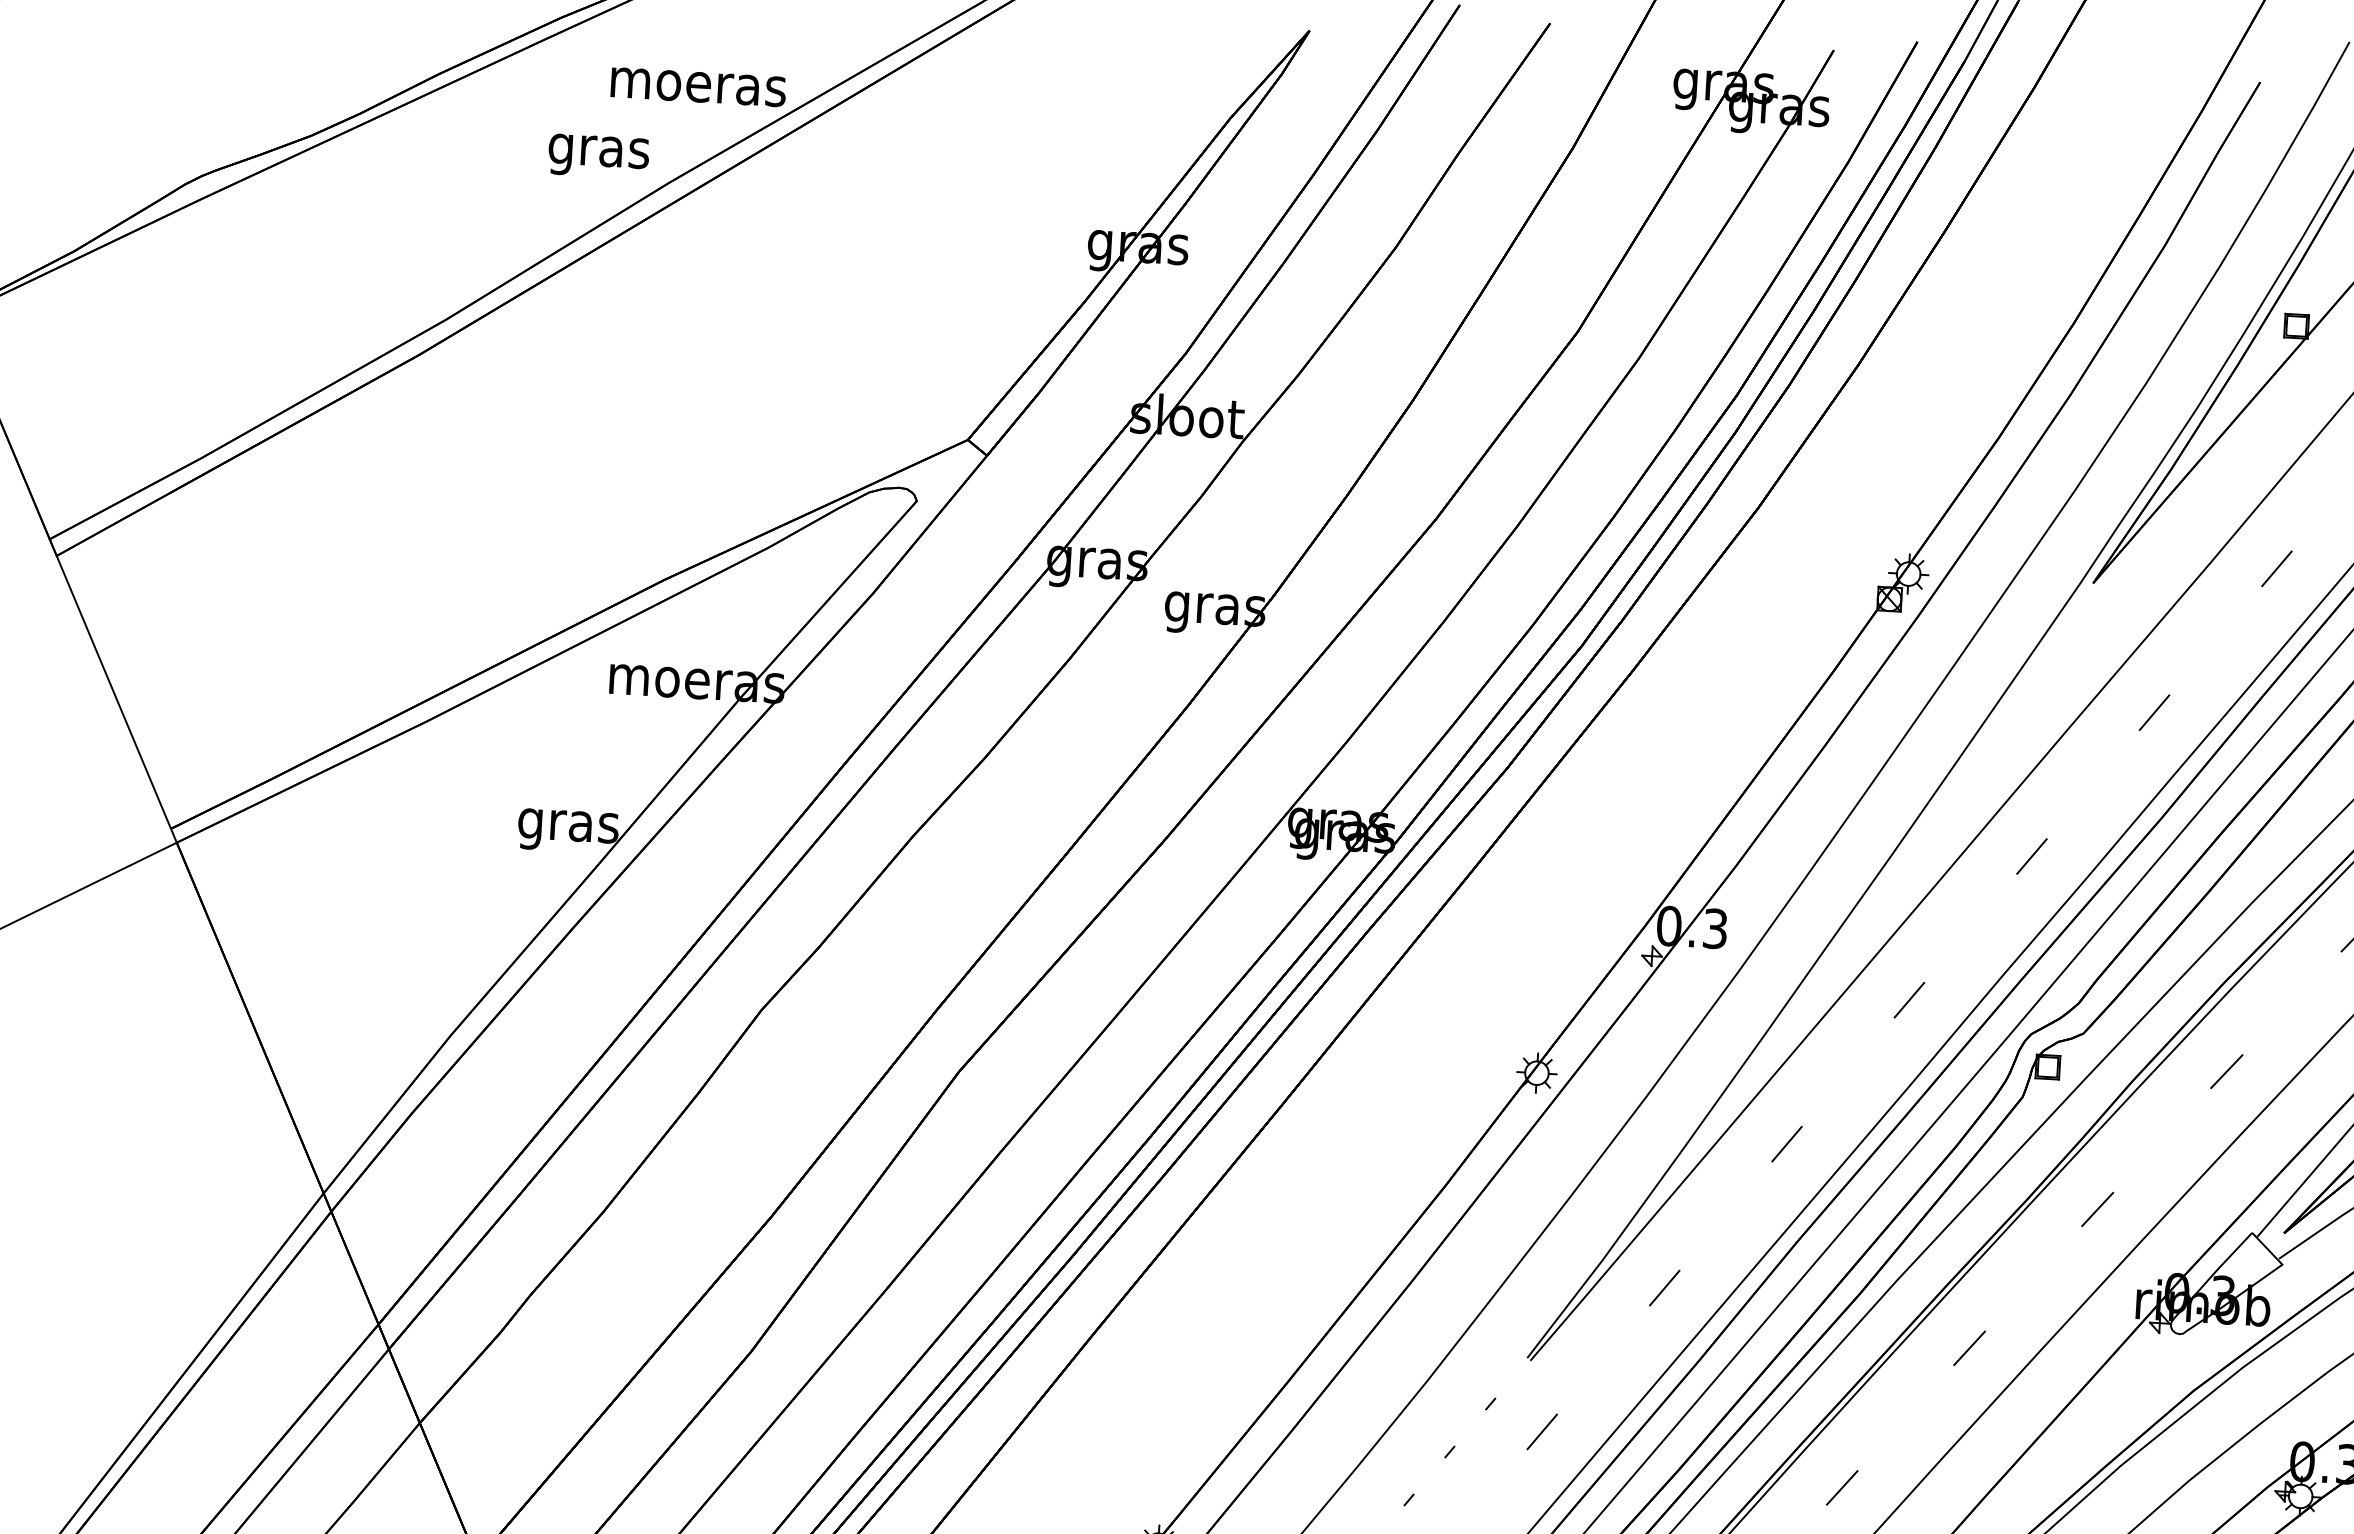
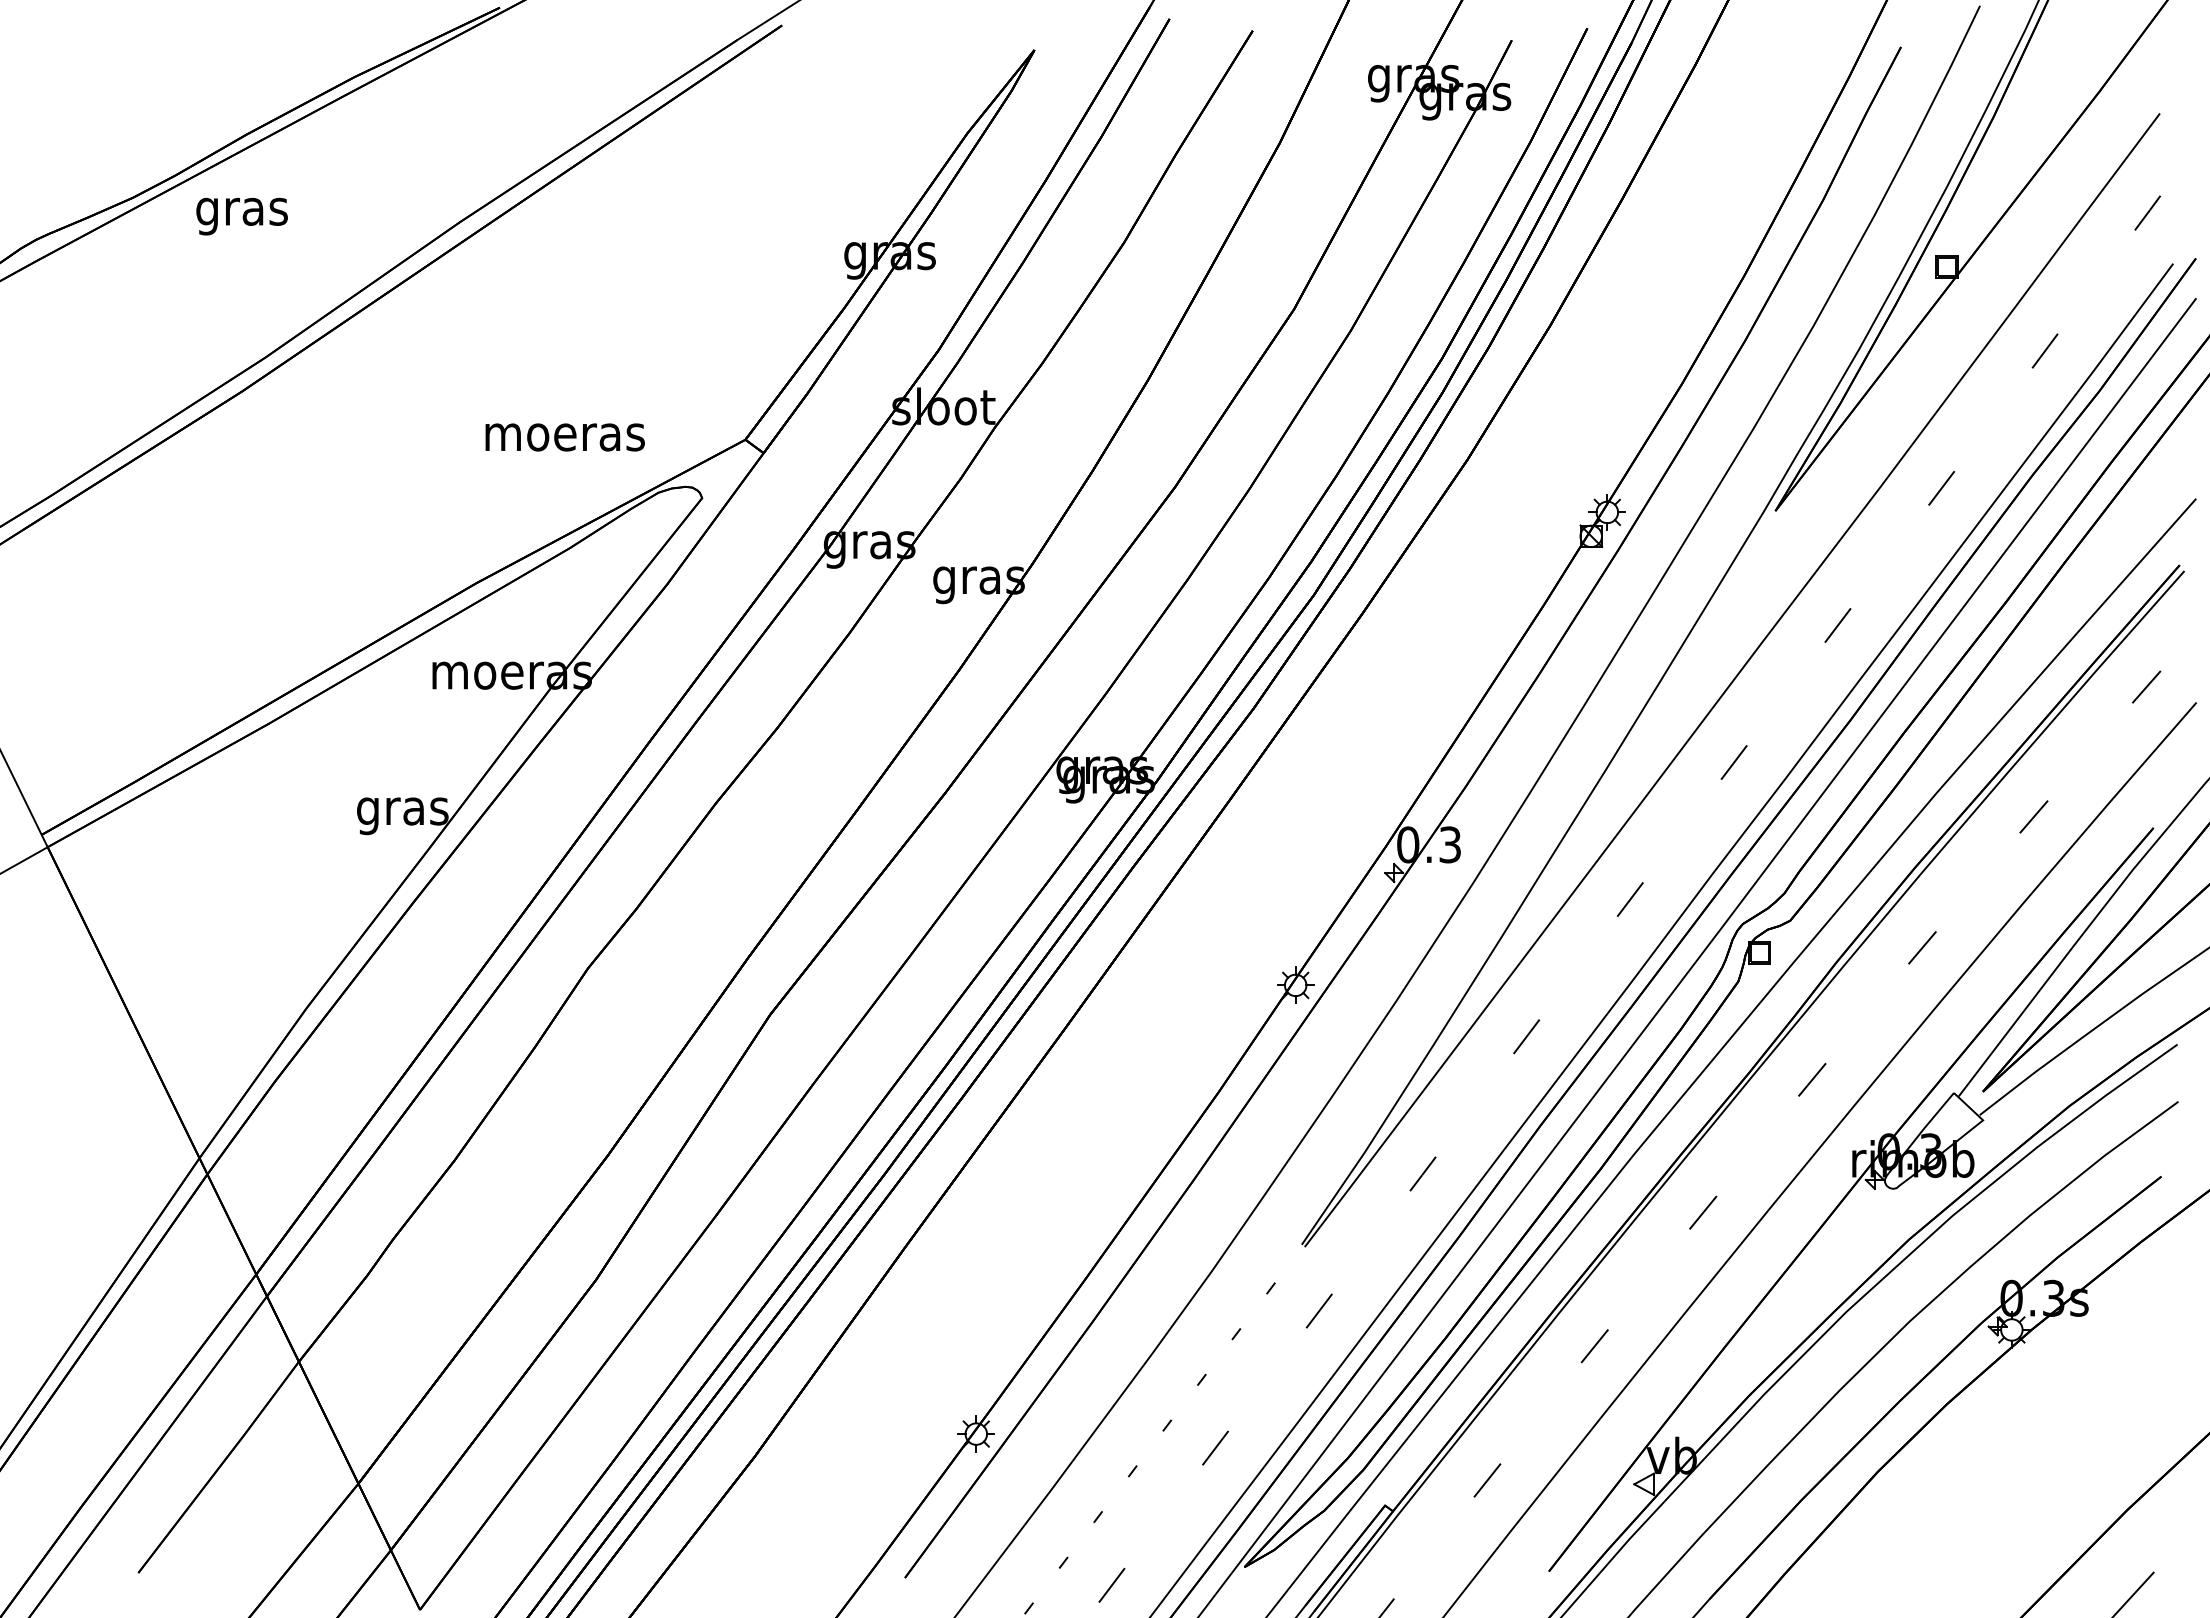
text: (697, 87) -> (564, 437), moved
text: (598, 156) -> (241, 216), moved

